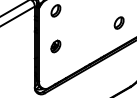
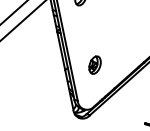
part: (55, 46) -> (94, 65), moved

